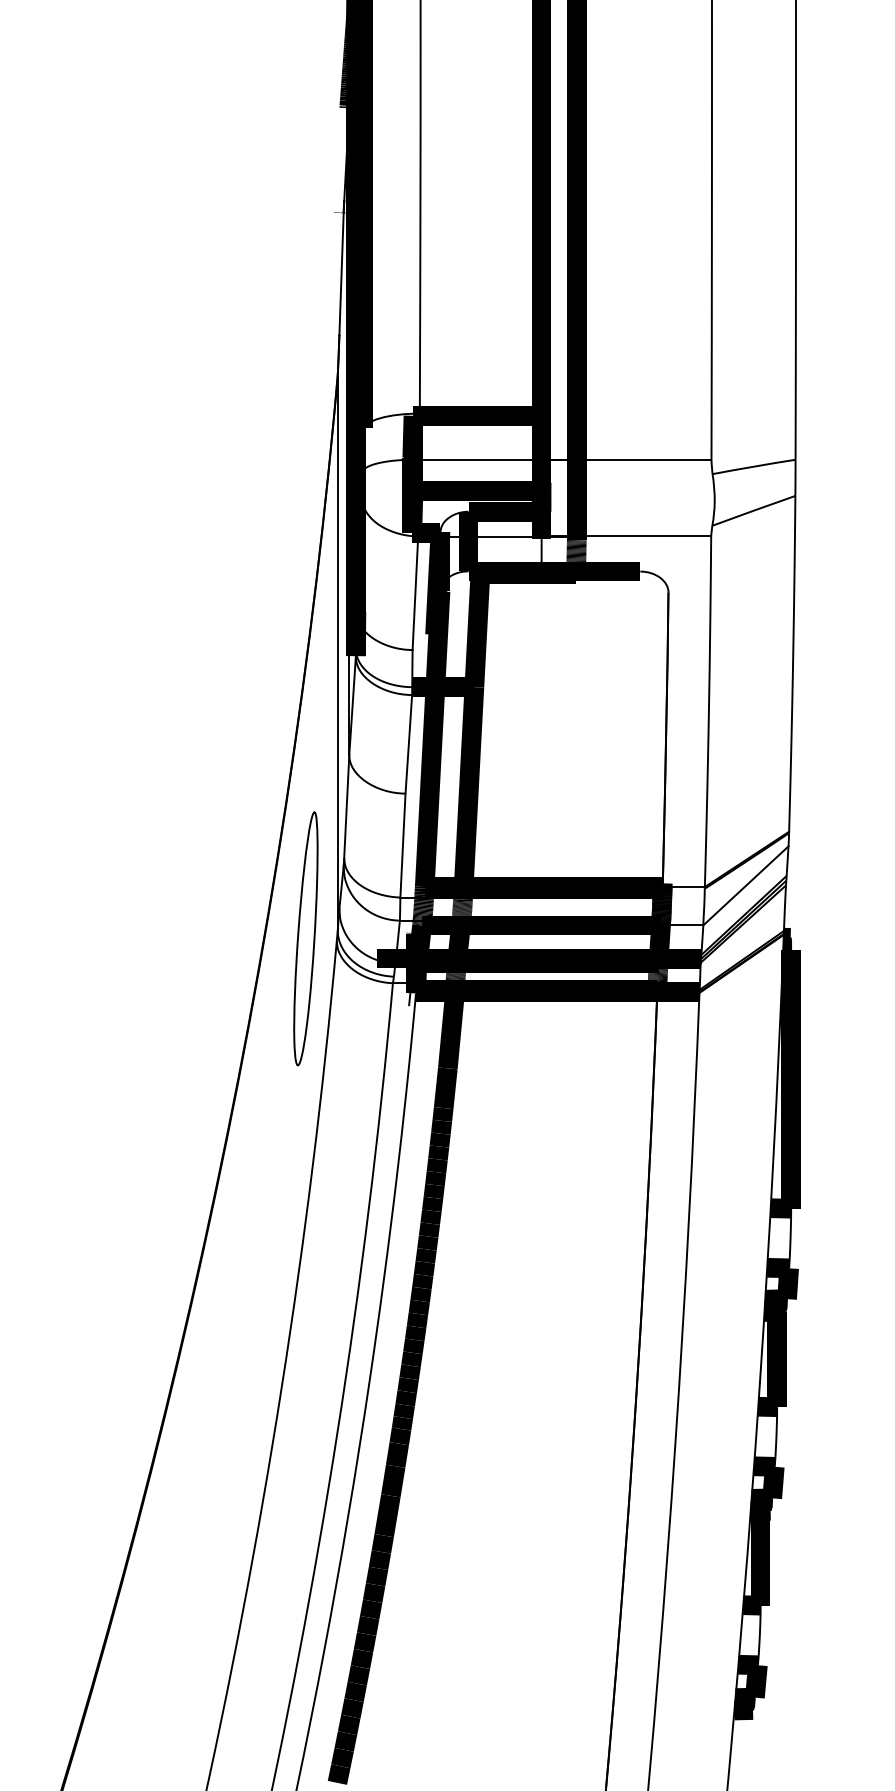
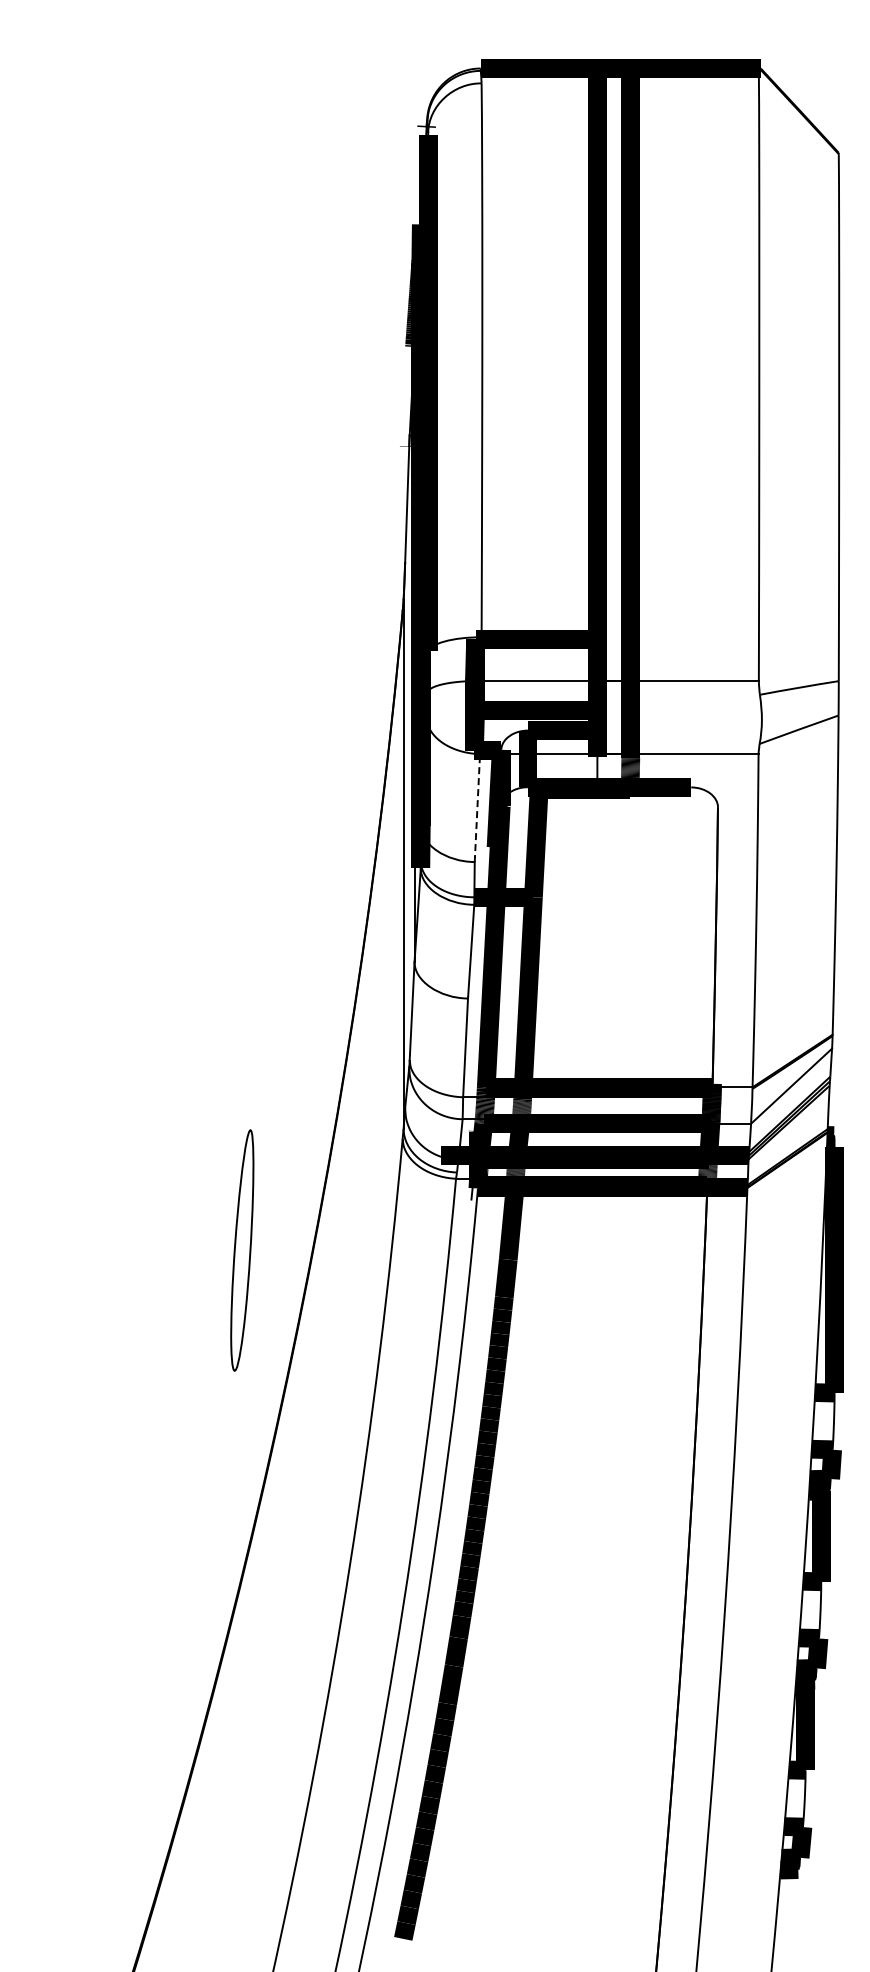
line: (415, 592) -> (477, 807), solid -> dashed
part: (306, 938) -> (242, 1250), moved

